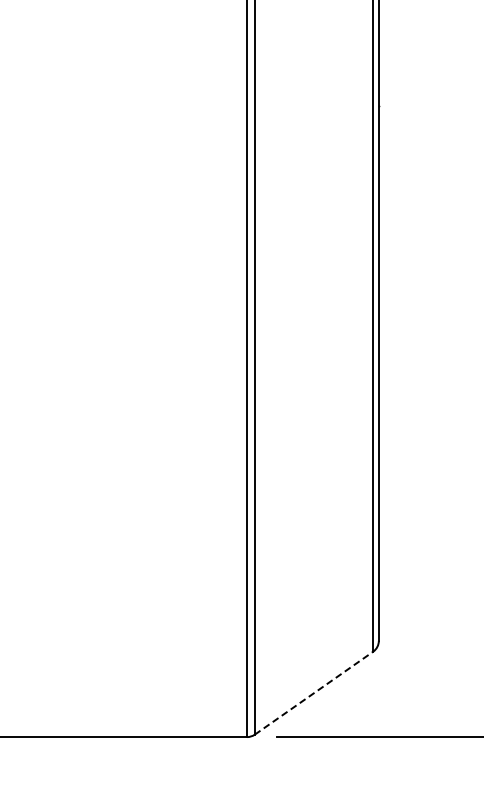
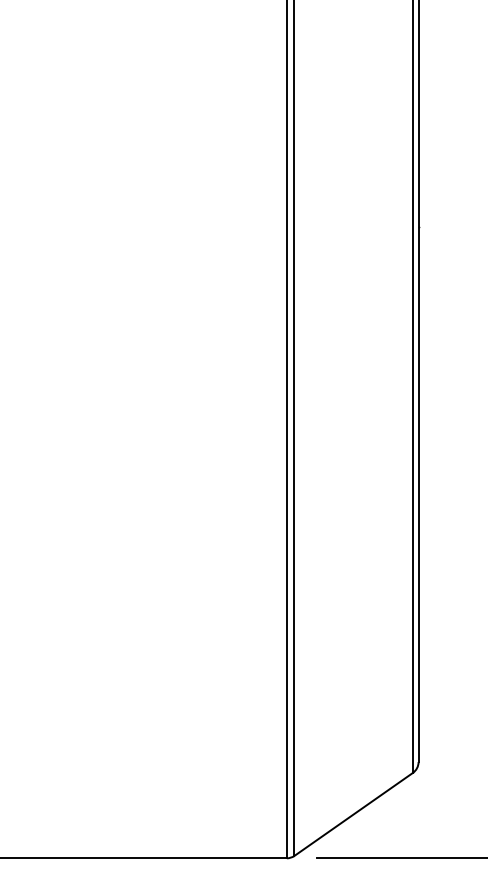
line: (314, 693) -> (354, 814), dashed -> solid

